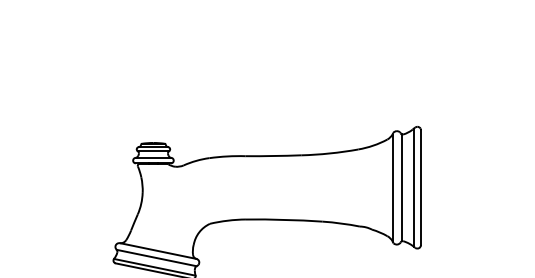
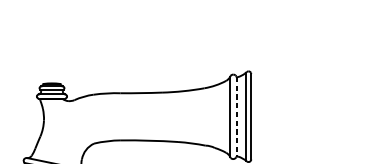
line: (401, 188) -> (236, 117), solid -> dashed

